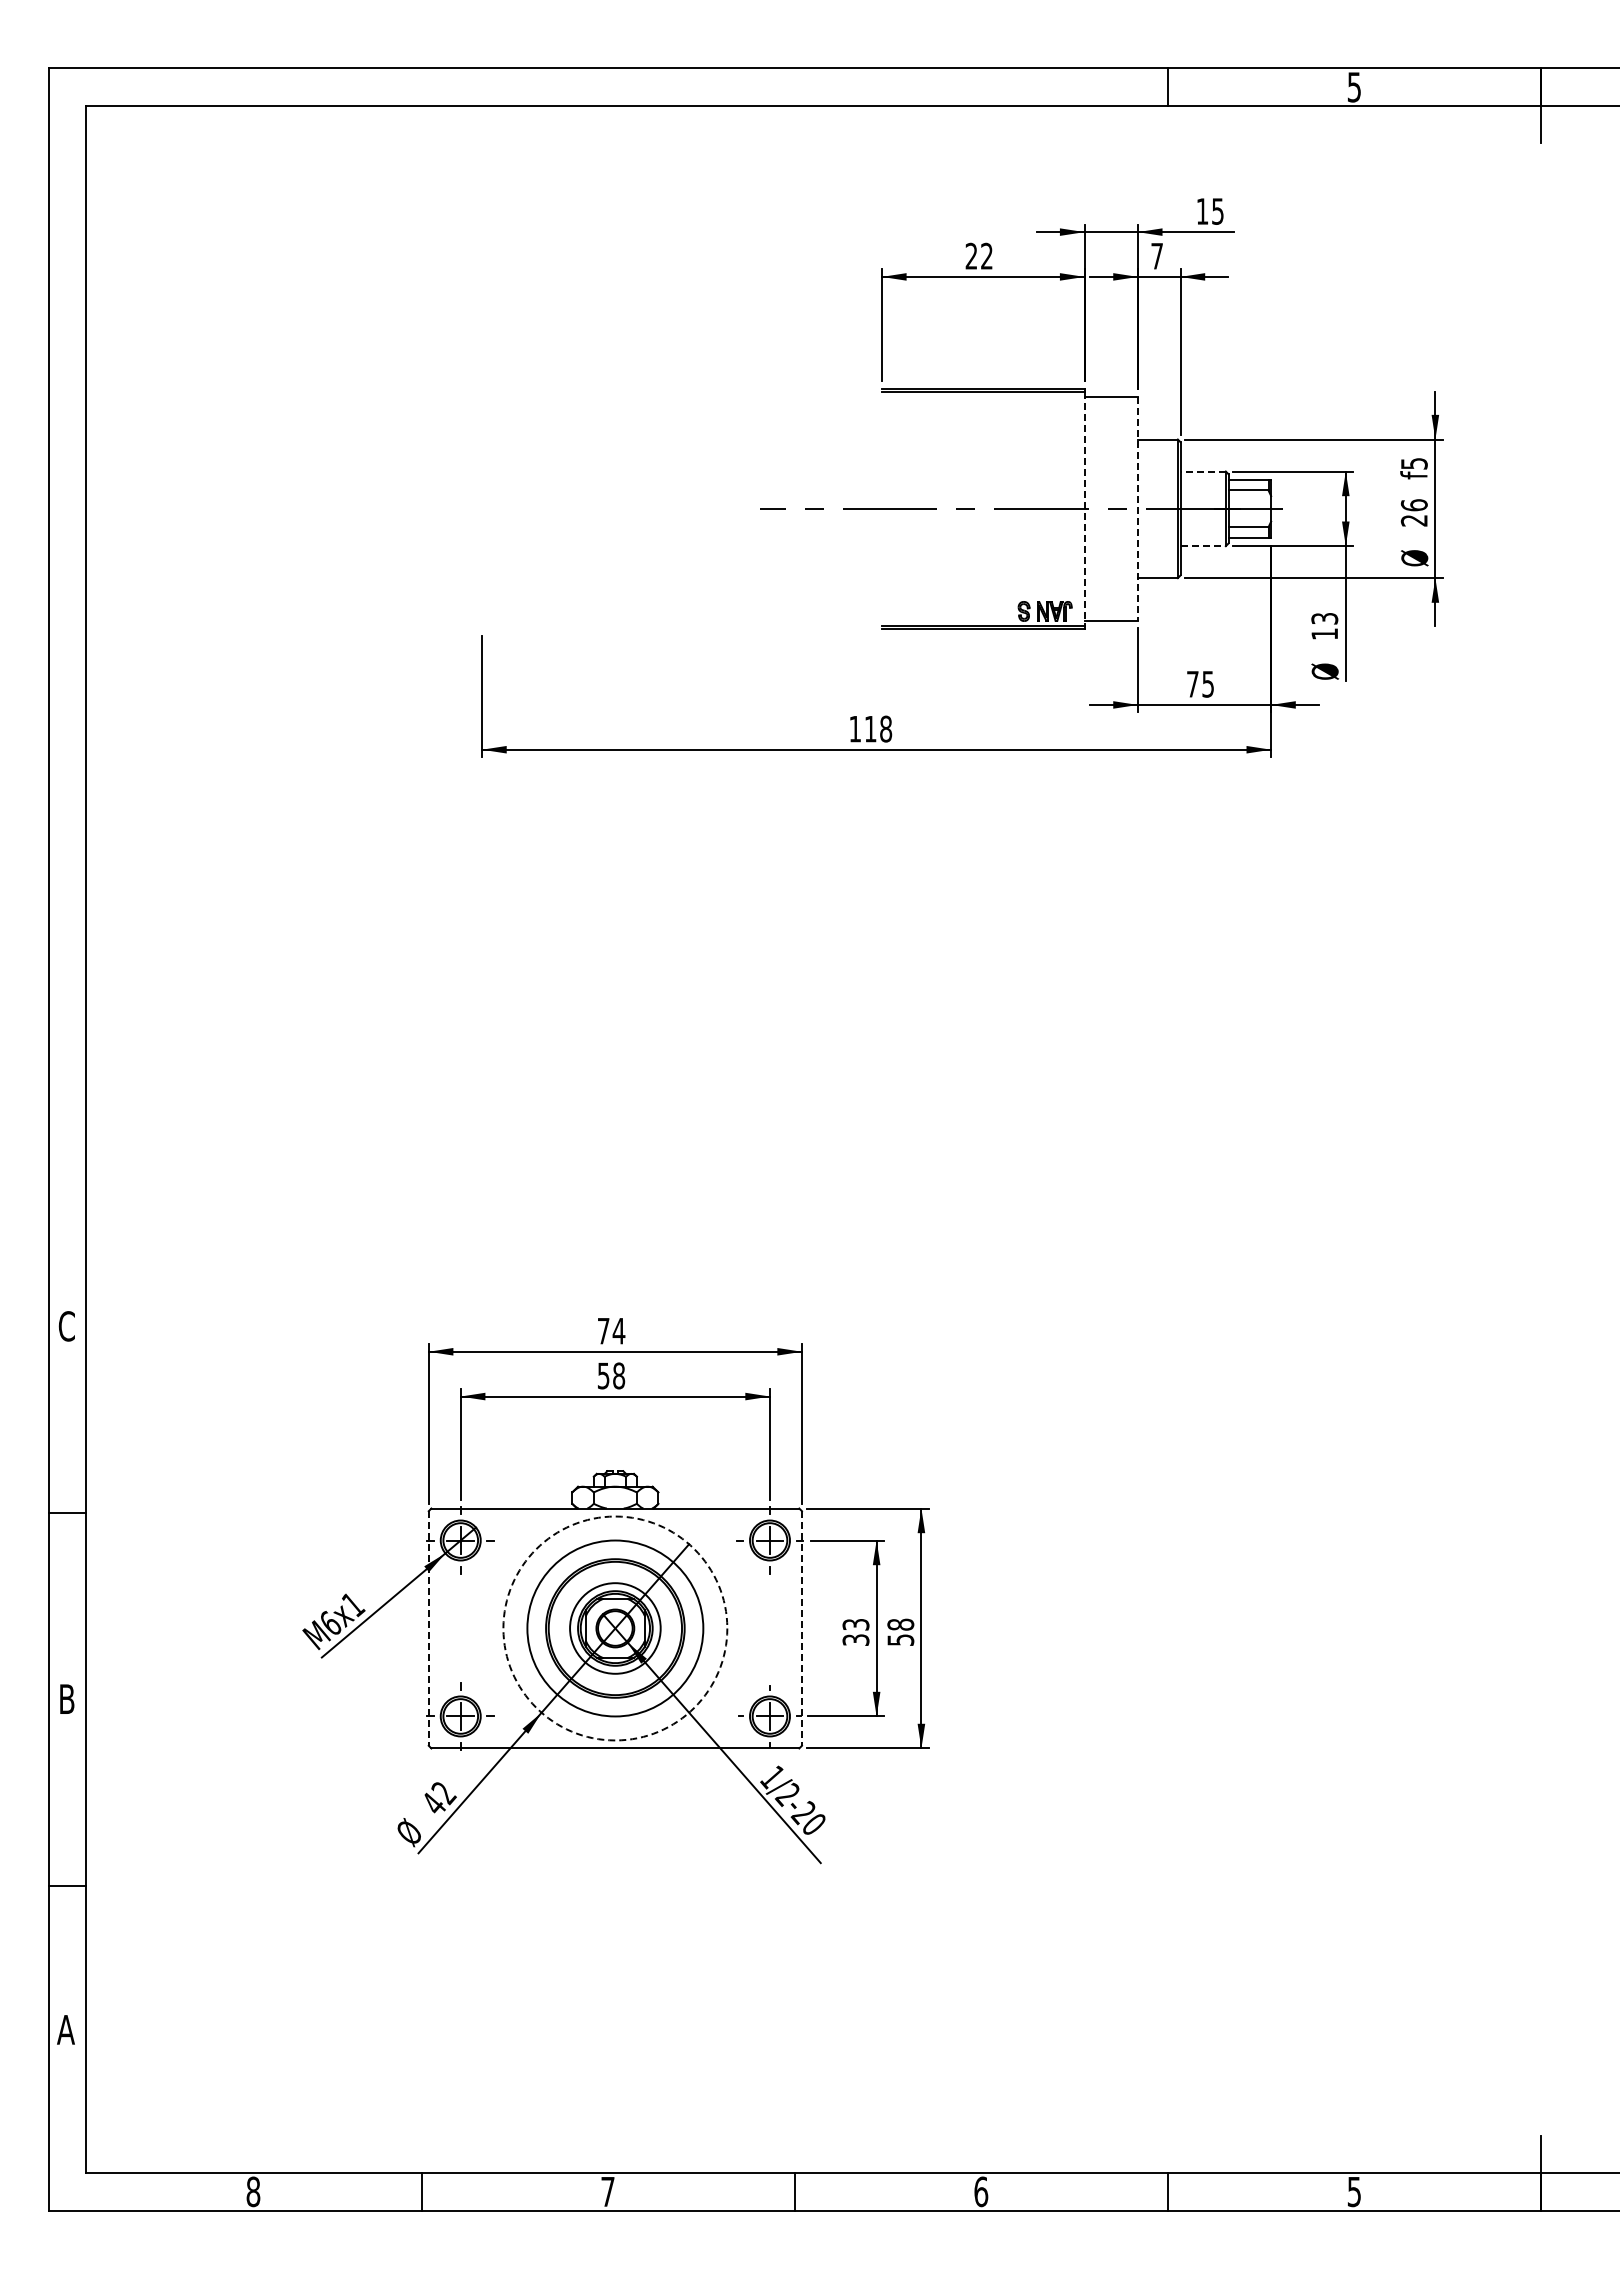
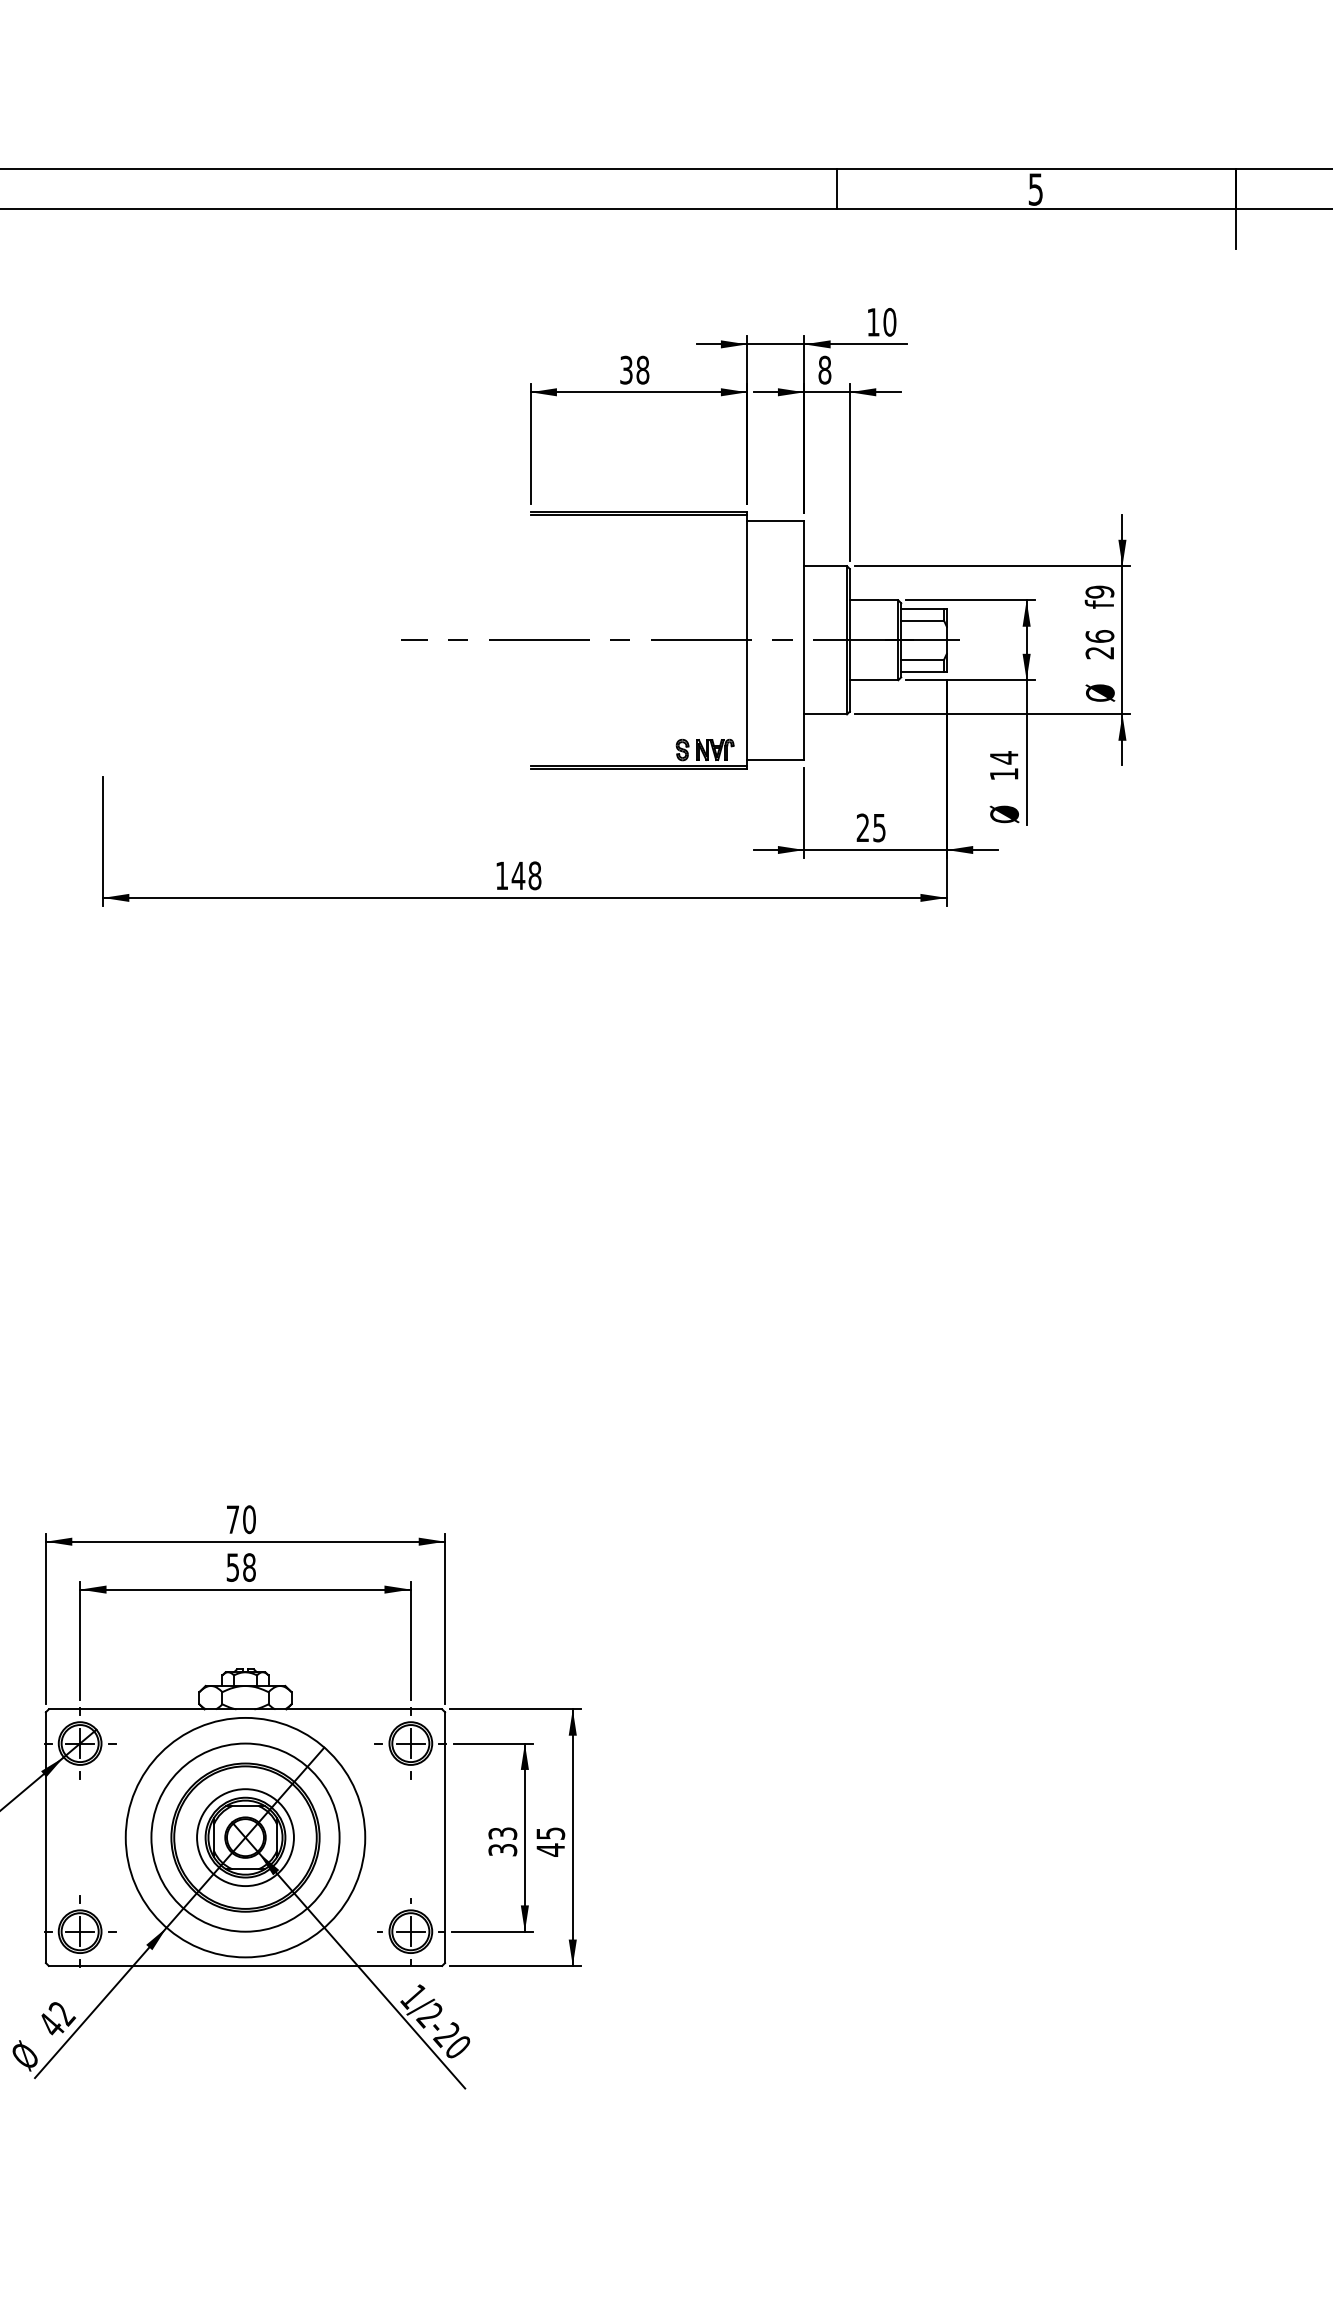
text: (1217, 211) -> (889, 322), 15 -> 10
text: (978, 255) -> (633, 369), 22 -> 38
text: (1157, 255) -> (825, 369), 7 -> 8
text: (1413, 463) -> (1099, 591), f5 -> f9
line: (1203, 471) -> (874, 600), dashed -> solid
line: (1137, 508) -> (803, 639), dashed -> solid
line: (1084, 509) -> (747, 640), dashed -> solid
line: (1203, 546) -> (874, 680), dashed -> solid
text: (1324, 618) -> (1003, 757), 13 -> 14
text: (1192, 683) -> (862, 827), 75 -> 25
text: (870, 729) -> (518, 876), 118 -> 148
text: (618, 1330) -> (248, 1518), 74 -> 70
line: (428, 1628) -> (45, 1837), dashed -> solid
circle: (615, 1628) -> (245, 1837), dashed -> solid
line: (801, 1628) -> (444, 1837), dashed -> solid
text: (900, 1632) -> (550, 1841), 58 -> 45

